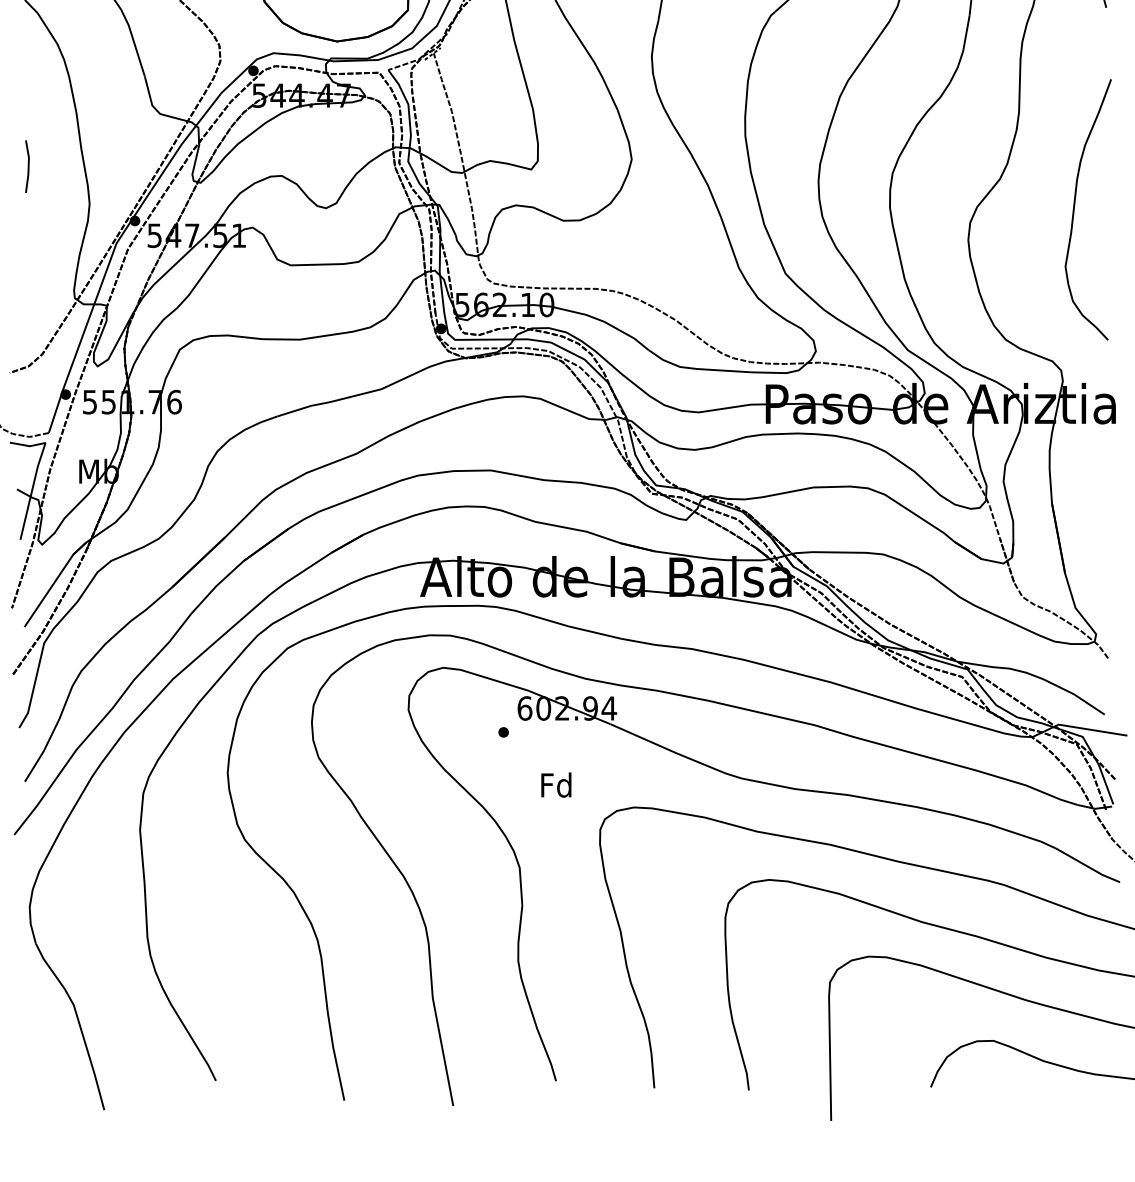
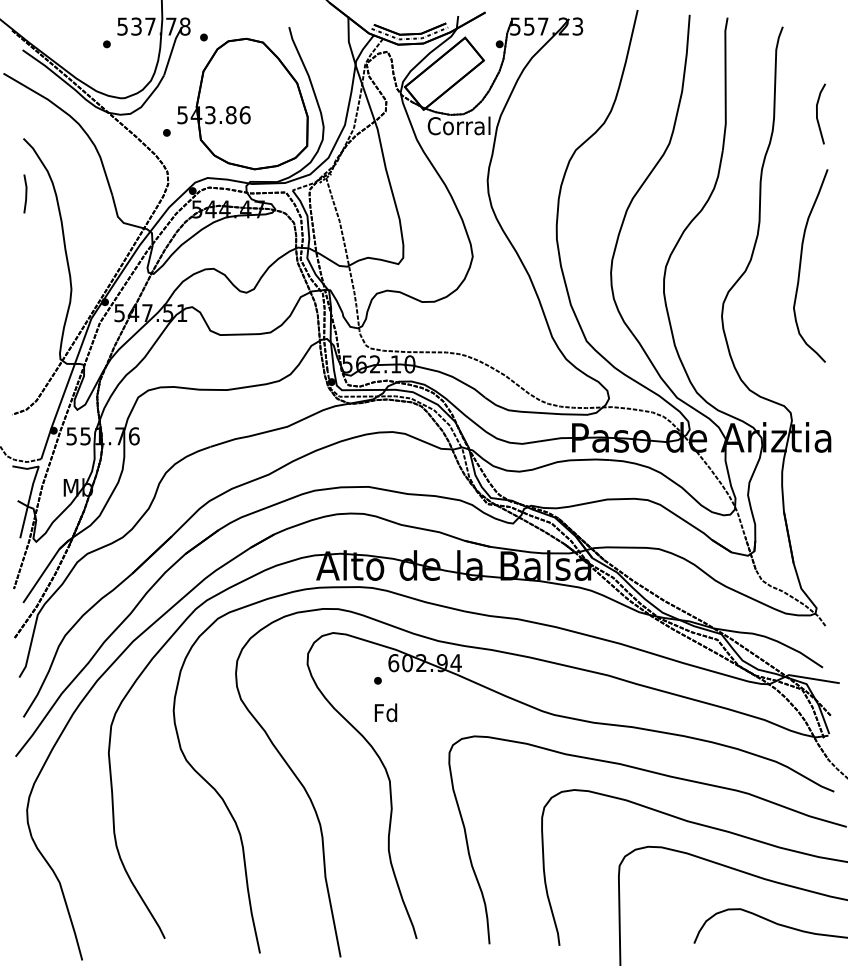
line: (27, 165) -> (25, 193), moved
curve: (1075, 207) -> (801, 264), moved
text: (555, 784) -> (385, 712), moved

